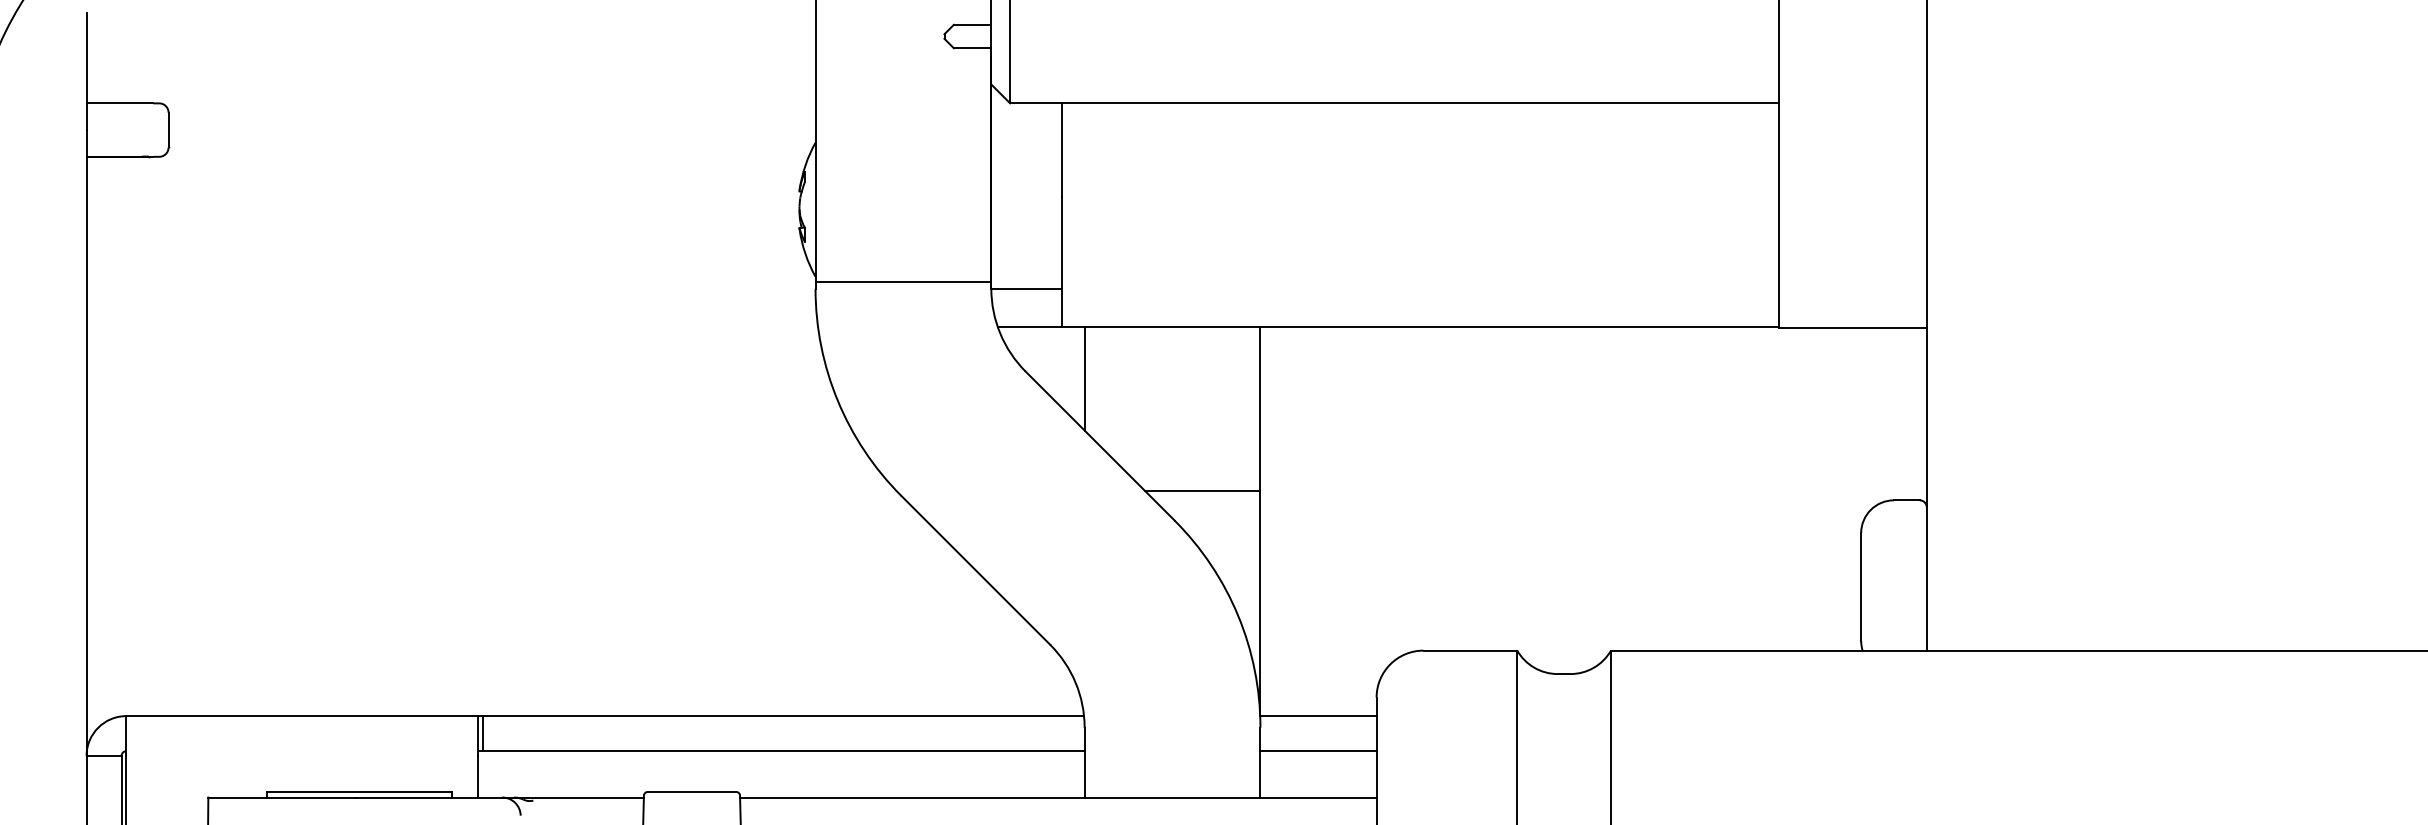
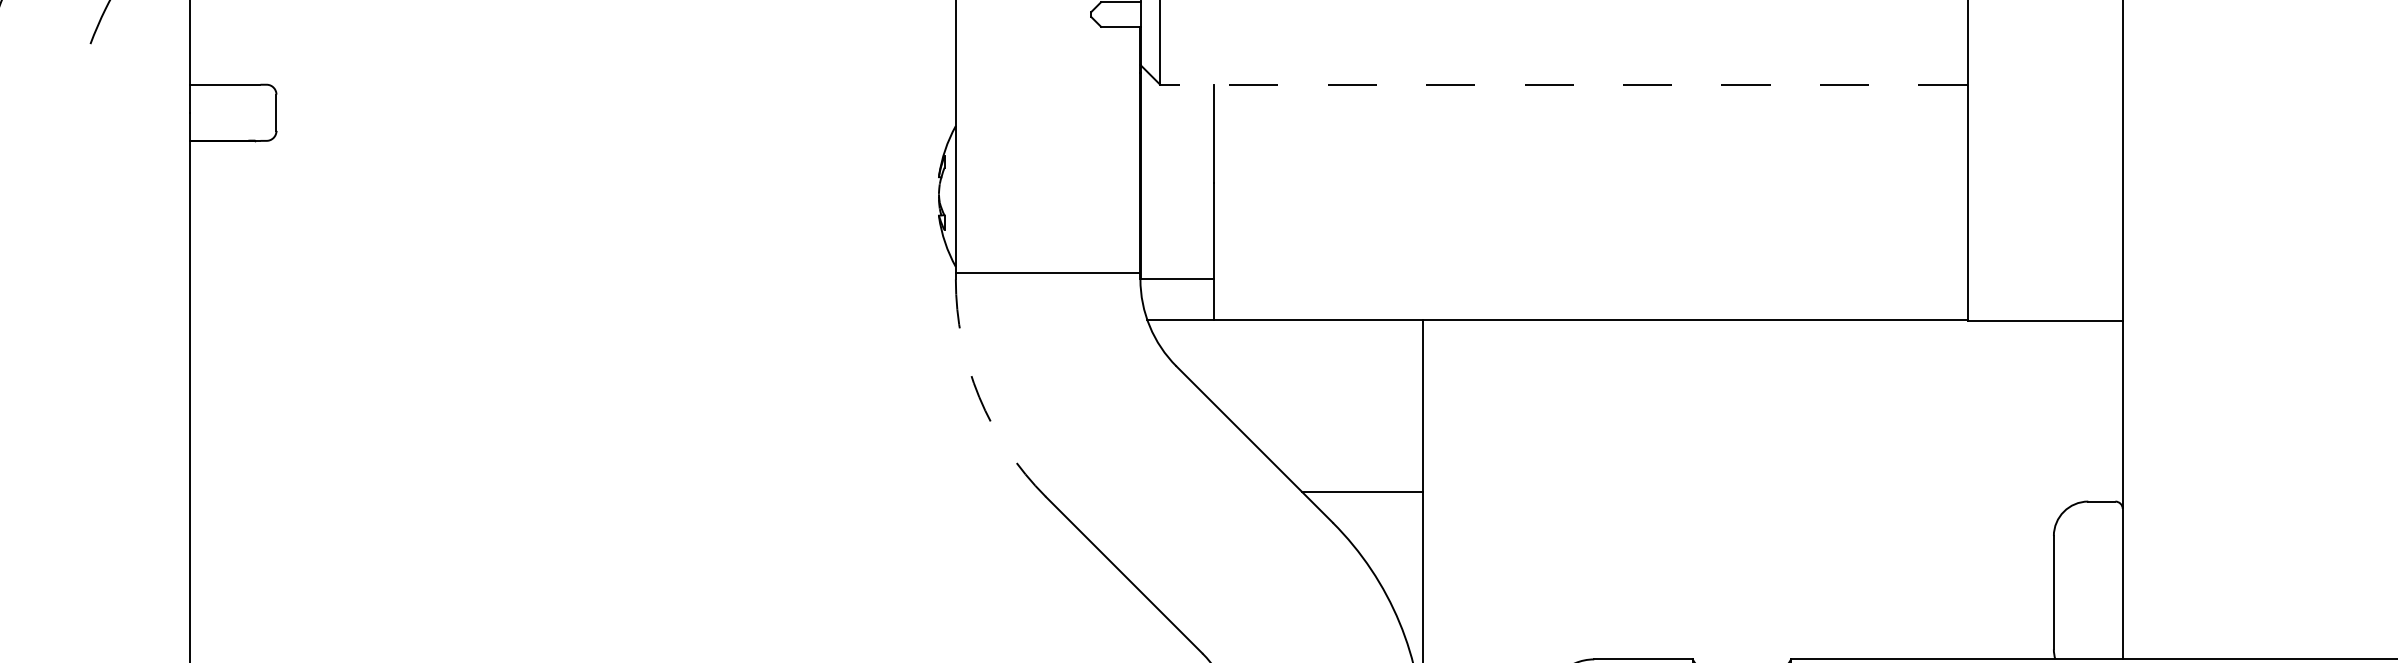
line: (1394, 103) -> (1563, 84), solid -> dashed
line: (1084, 378) -> (1238, 373), removed
arc: (837, 400) -> (978, 396), solid -> dashed

